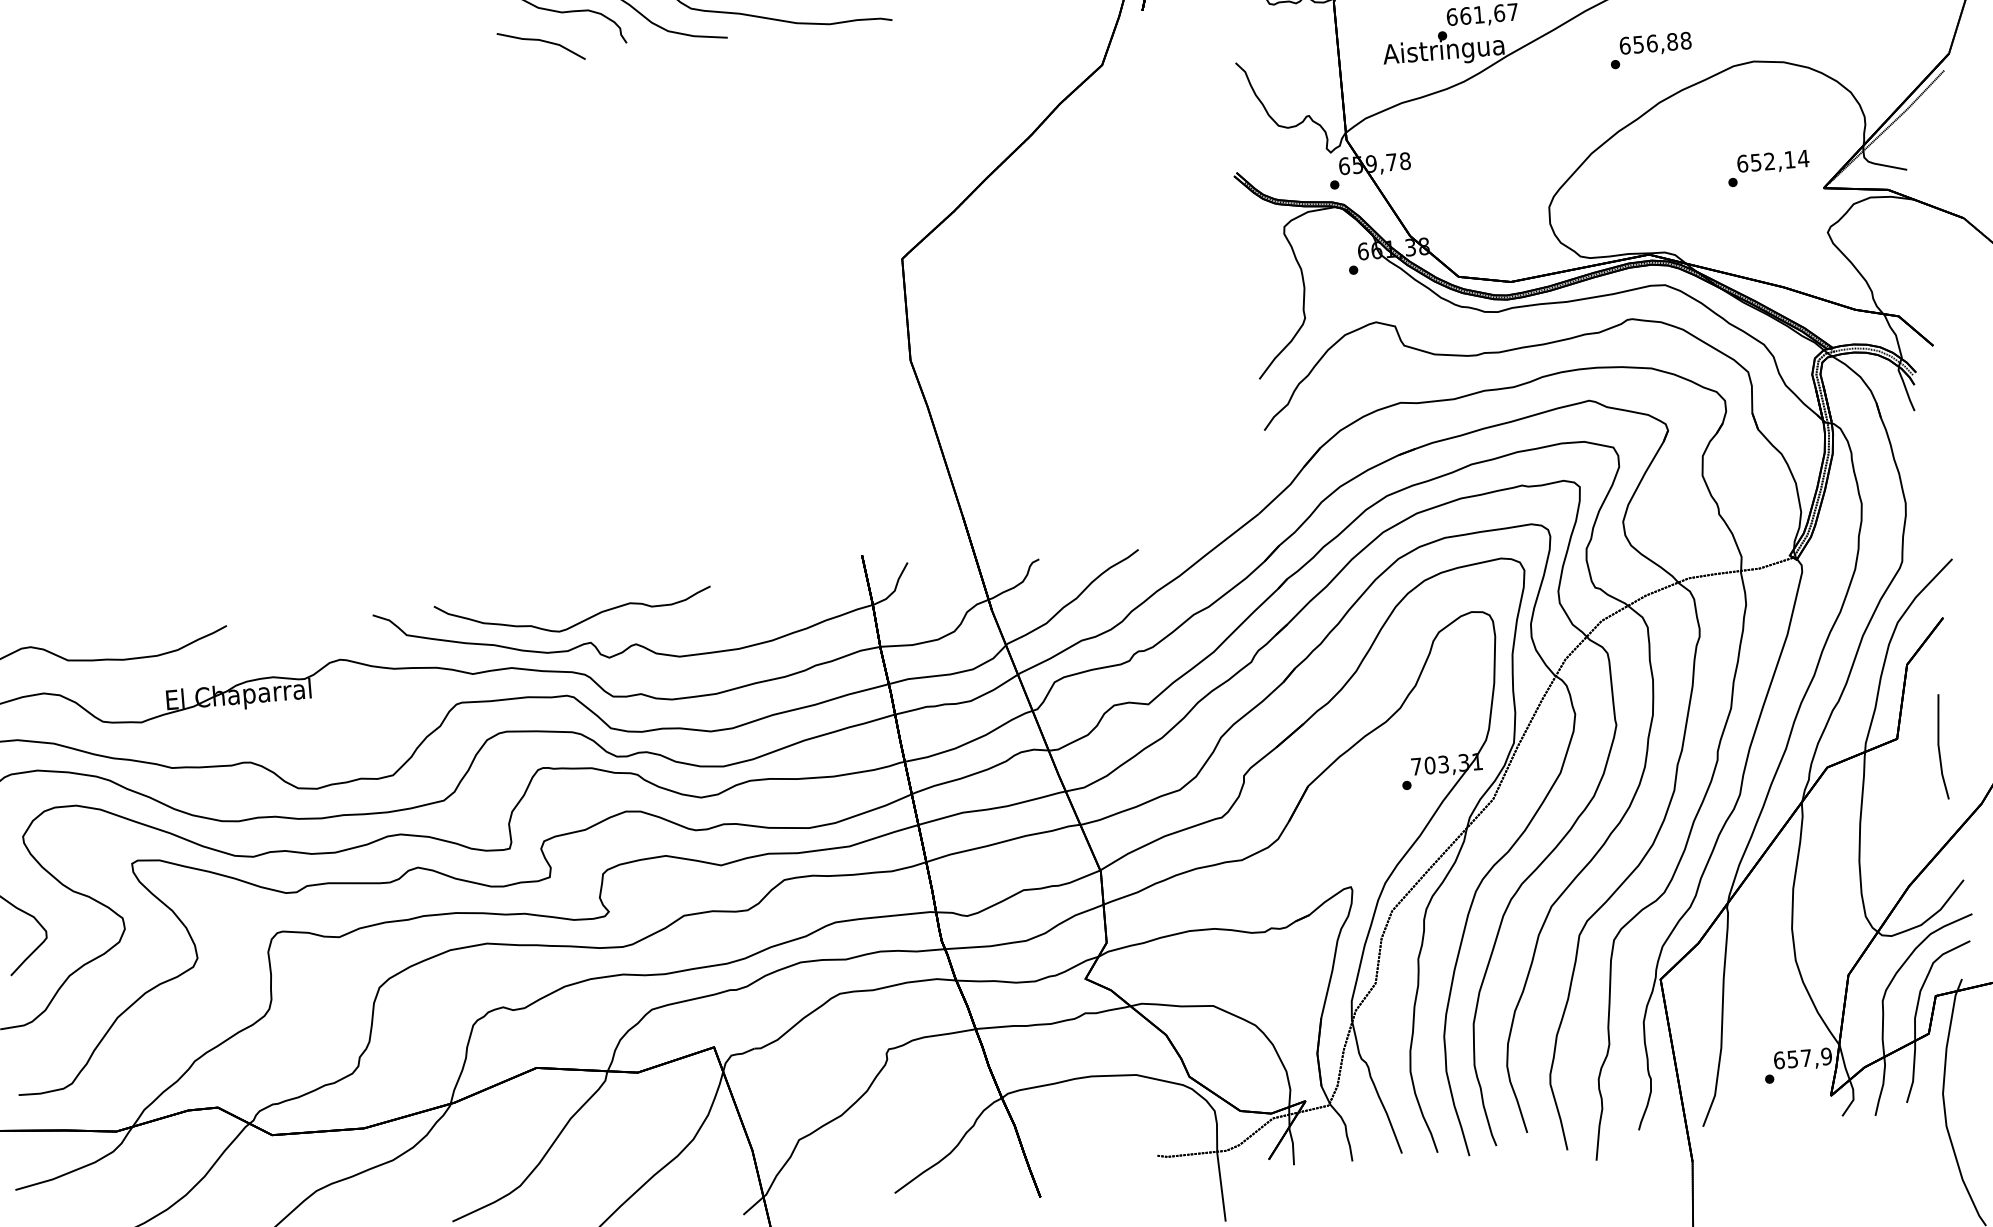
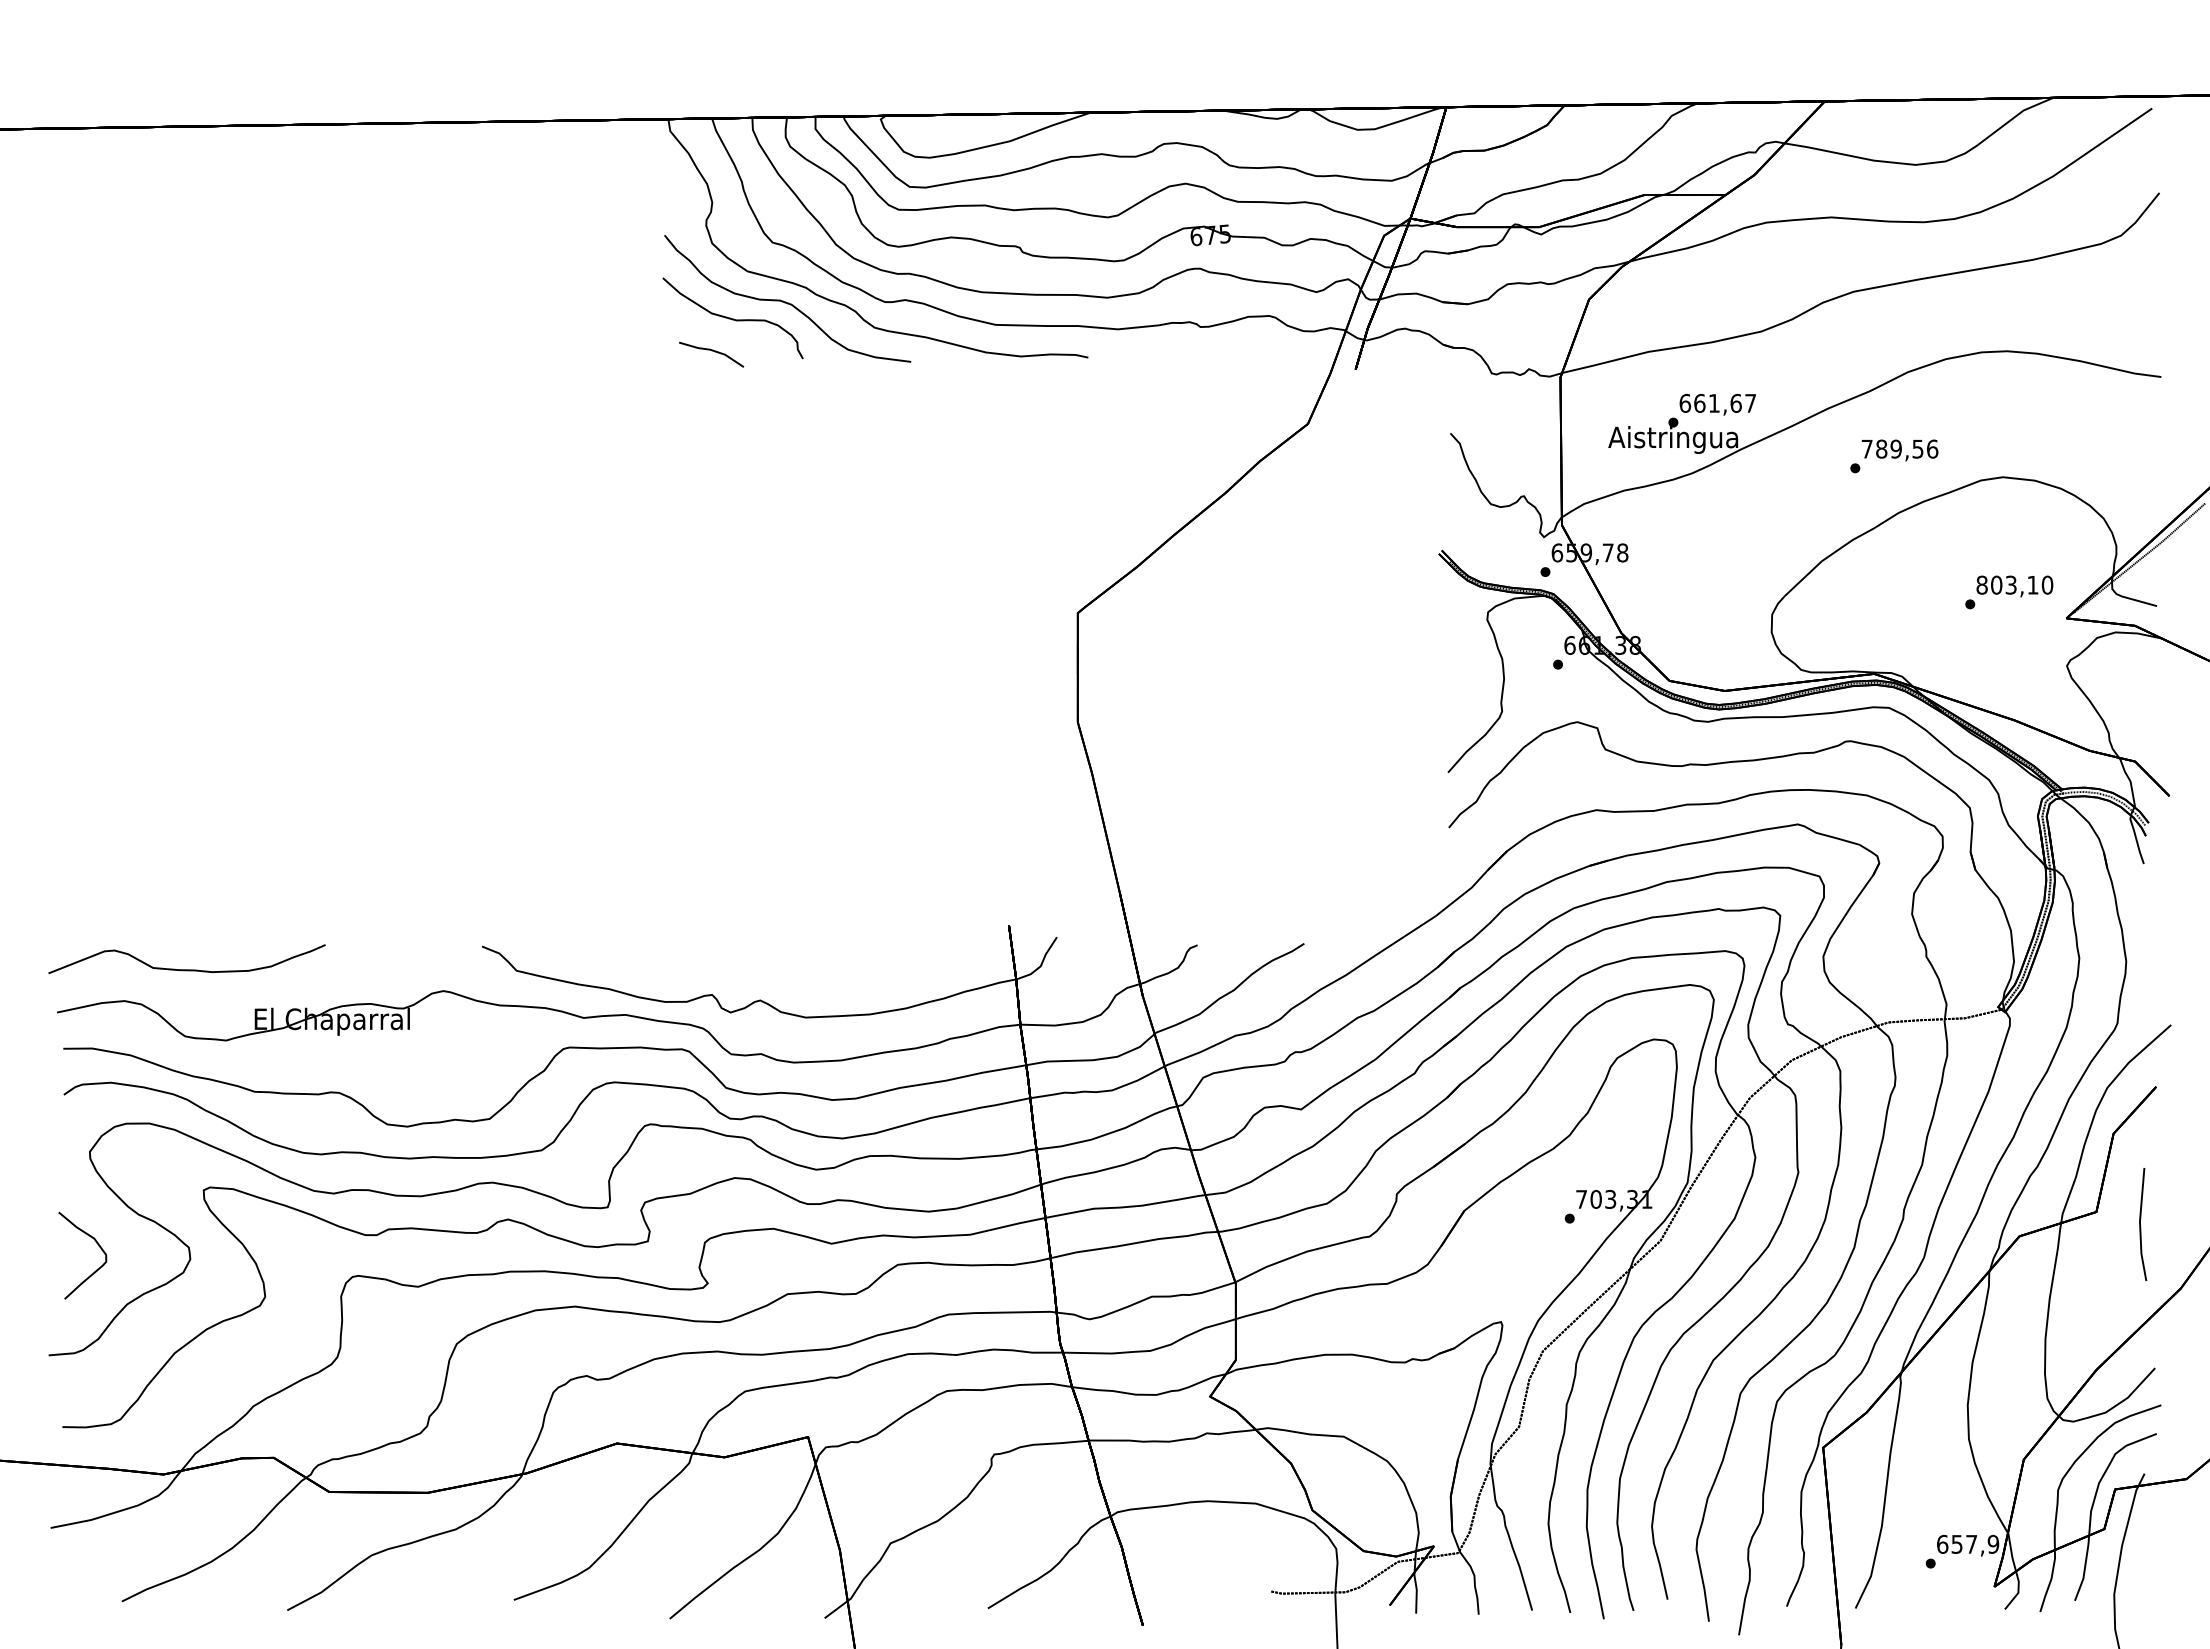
text: (1655, 42) -> (1899, 448), 656,88 -> 789,56
part: (541, 46) -> (711, 354), size x0.7
text: (1772, 160) -> (2014, 584), 652,14 -> 803,10
part: (577, 622) -> (699, 972), removed

